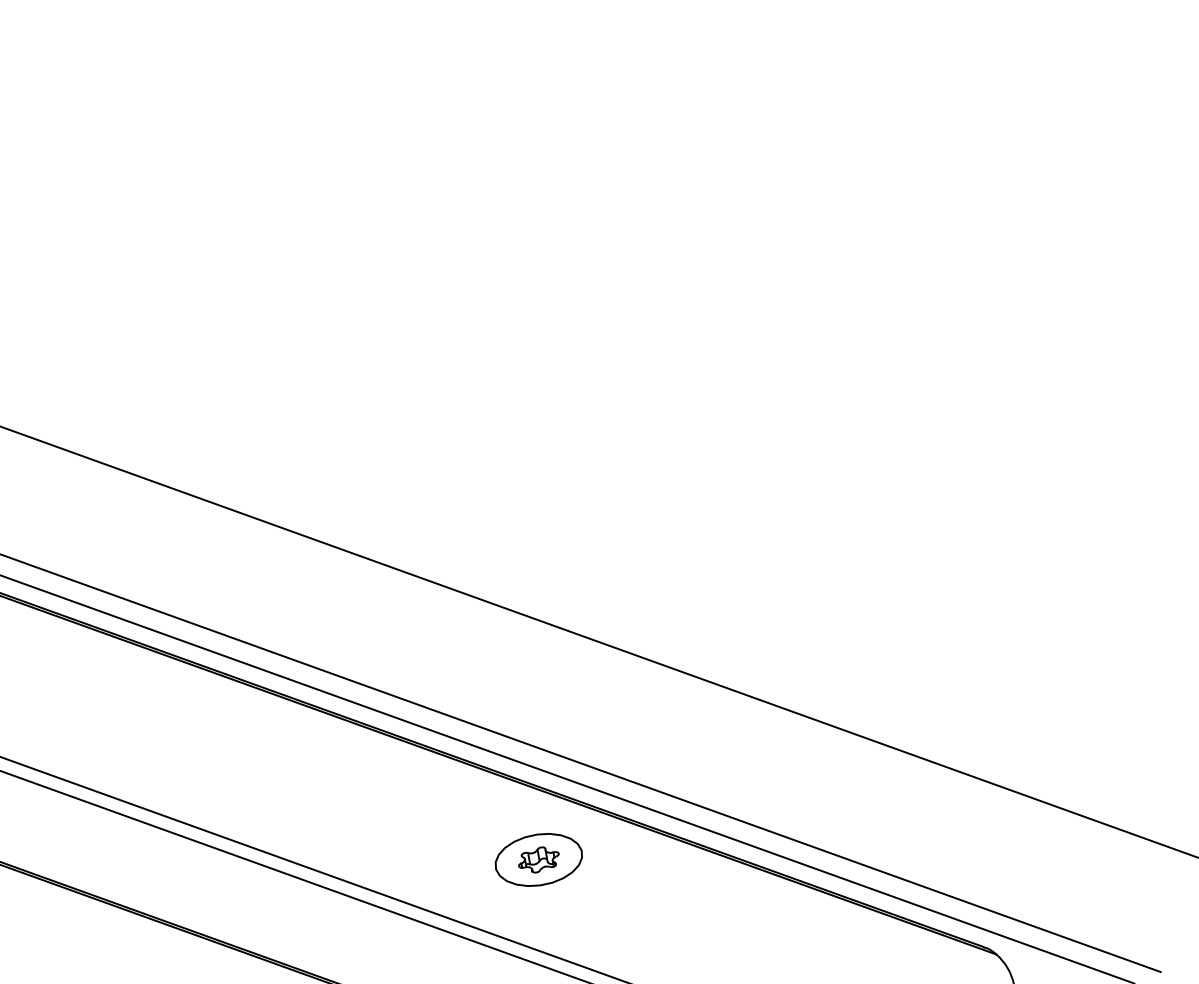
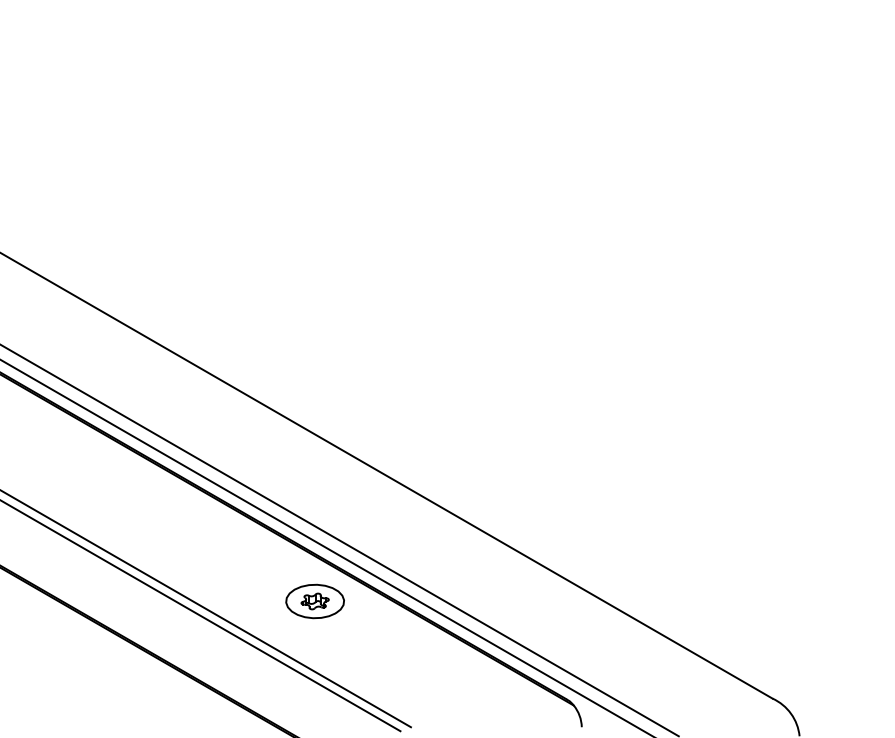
part: (537, 860) -> (314, 601), moved

